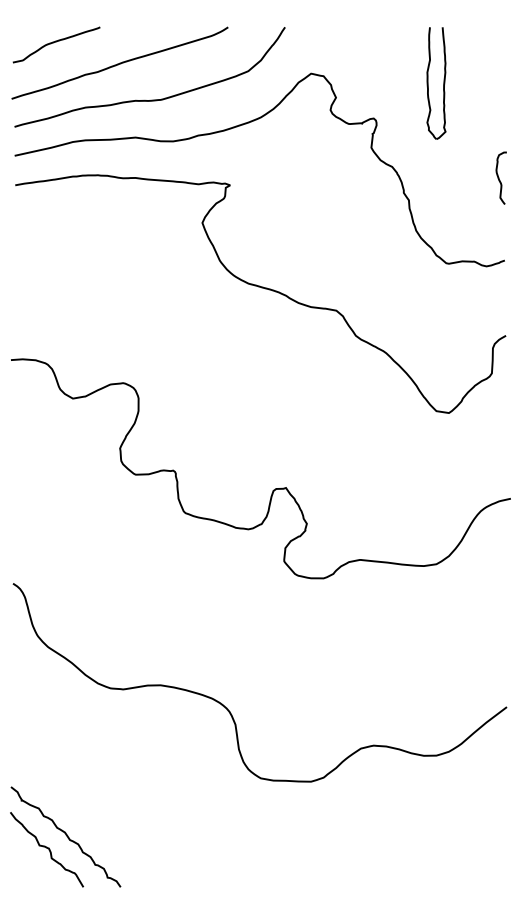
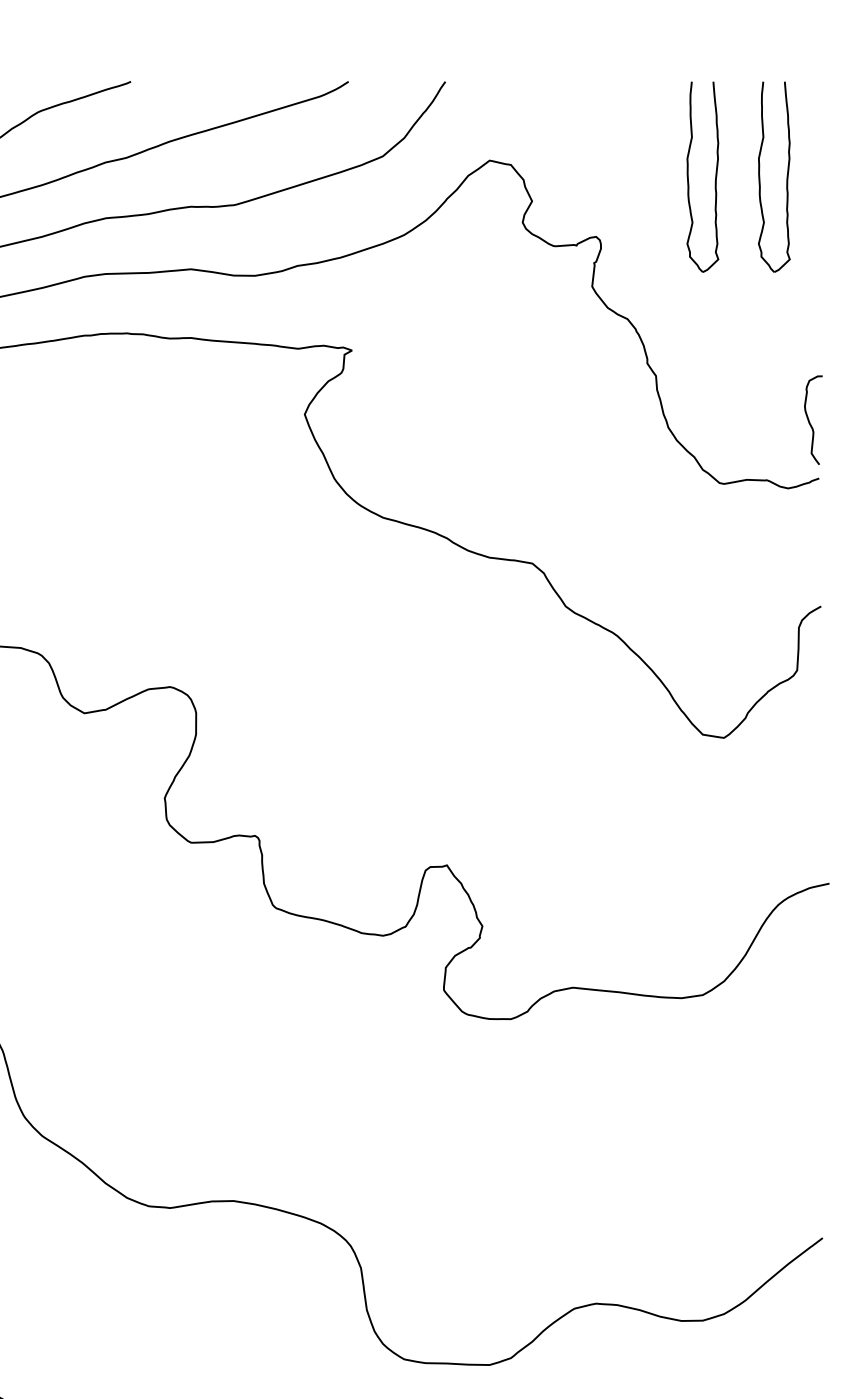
part: (485, 83) -> (786, 177), added
curve: (499, 177) -> (810, 418), moved

